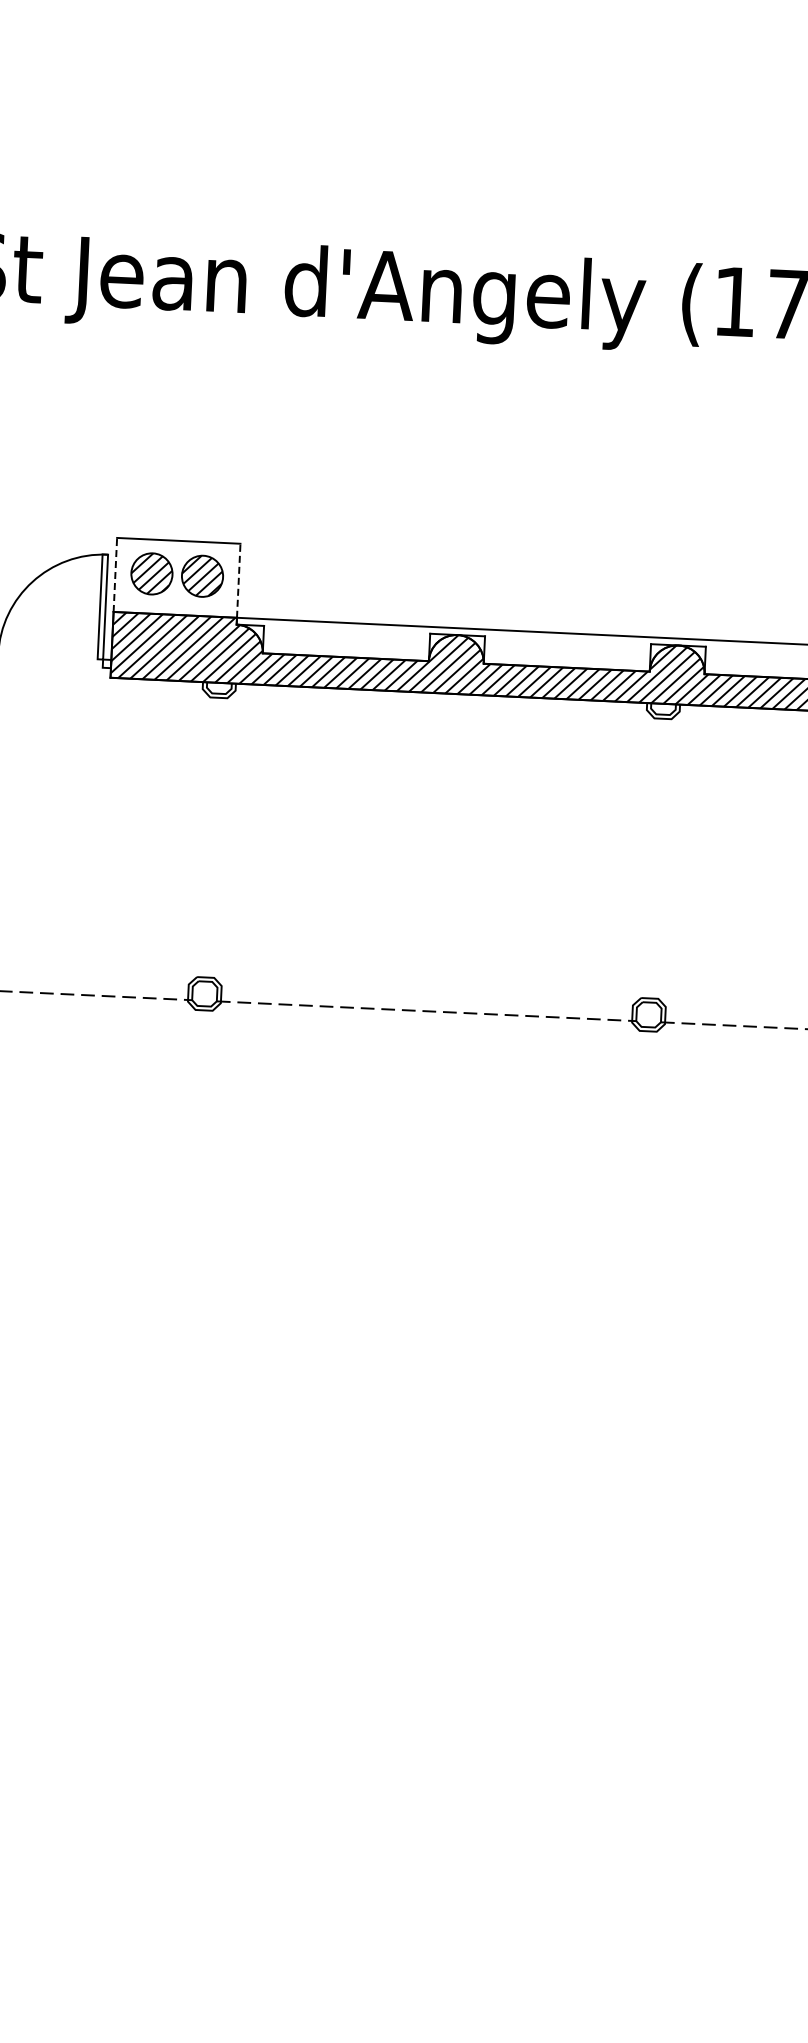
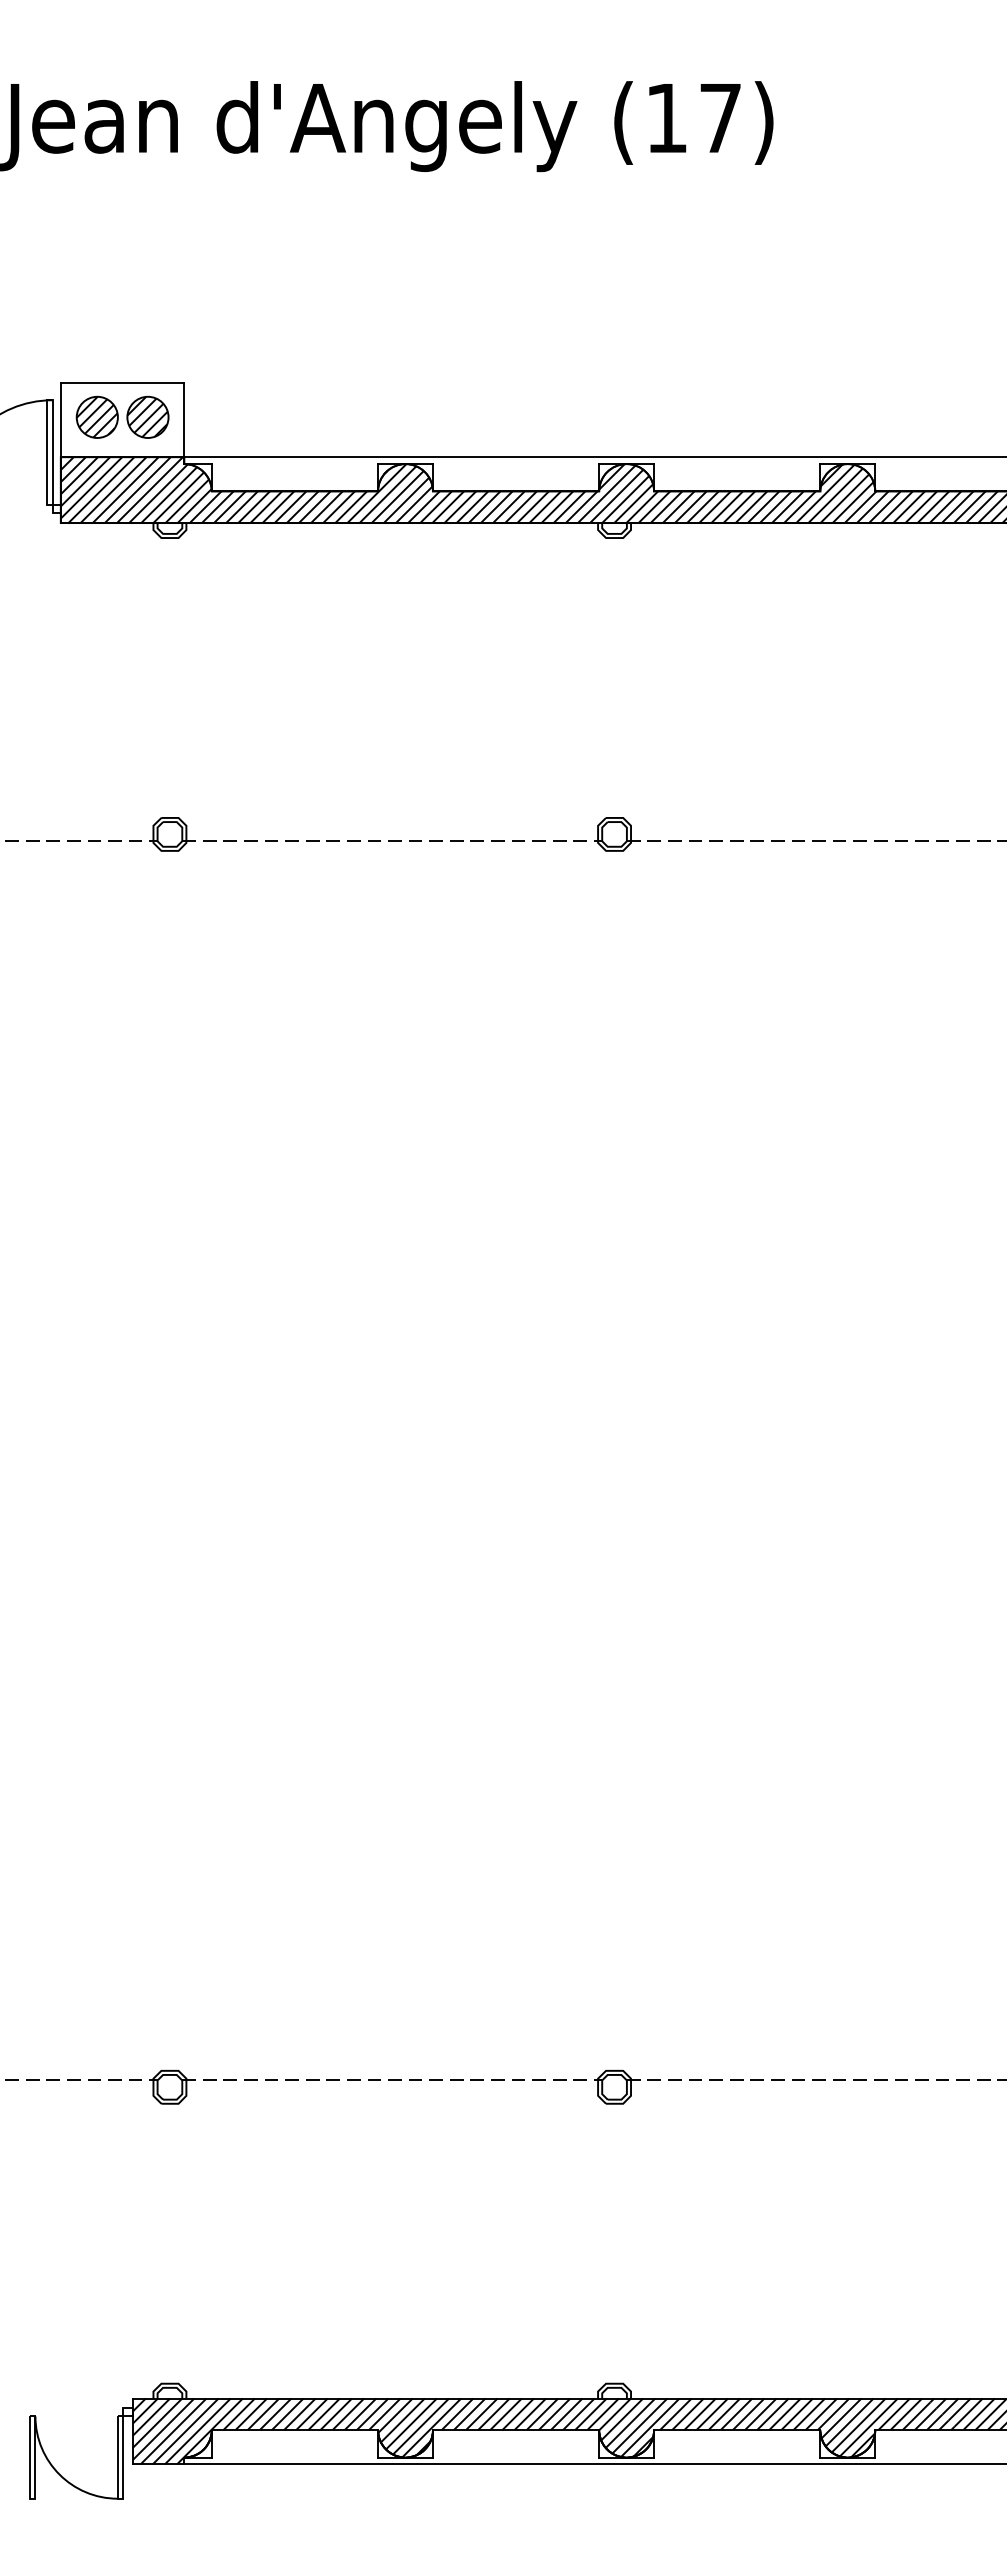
line: (115, 574) -> (60, 419), dashed -> solid
line: (238, 580) -> (184, 419), dashed -> solid

